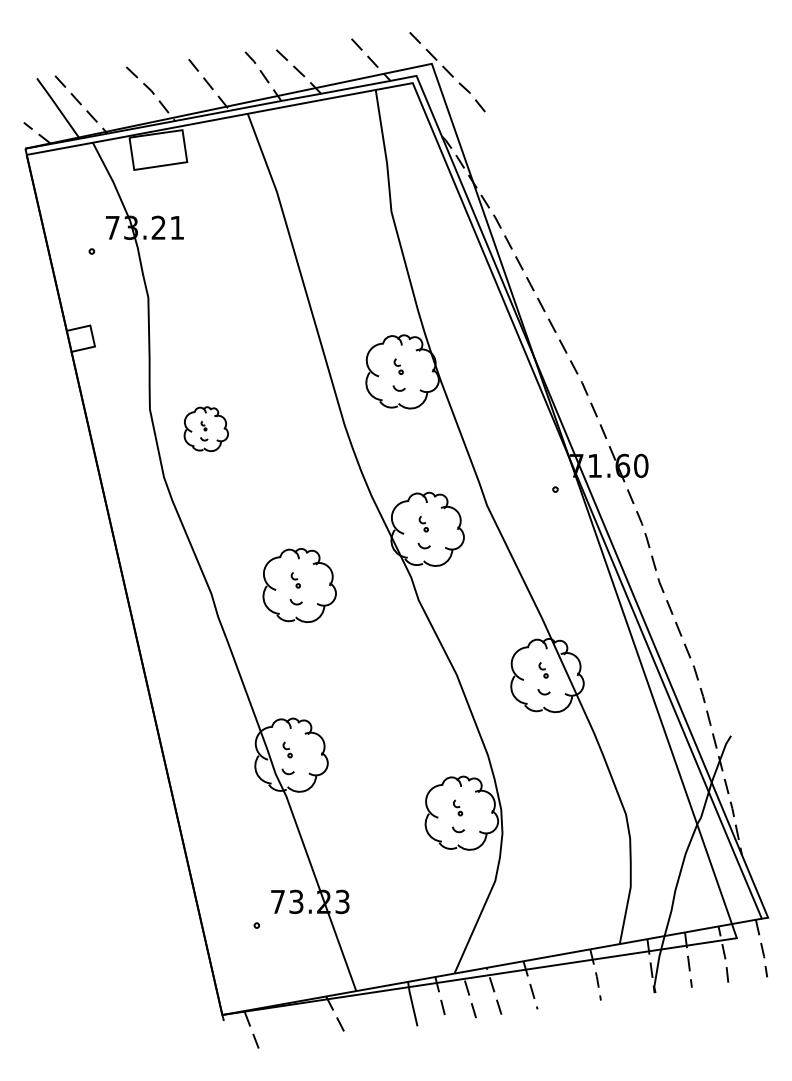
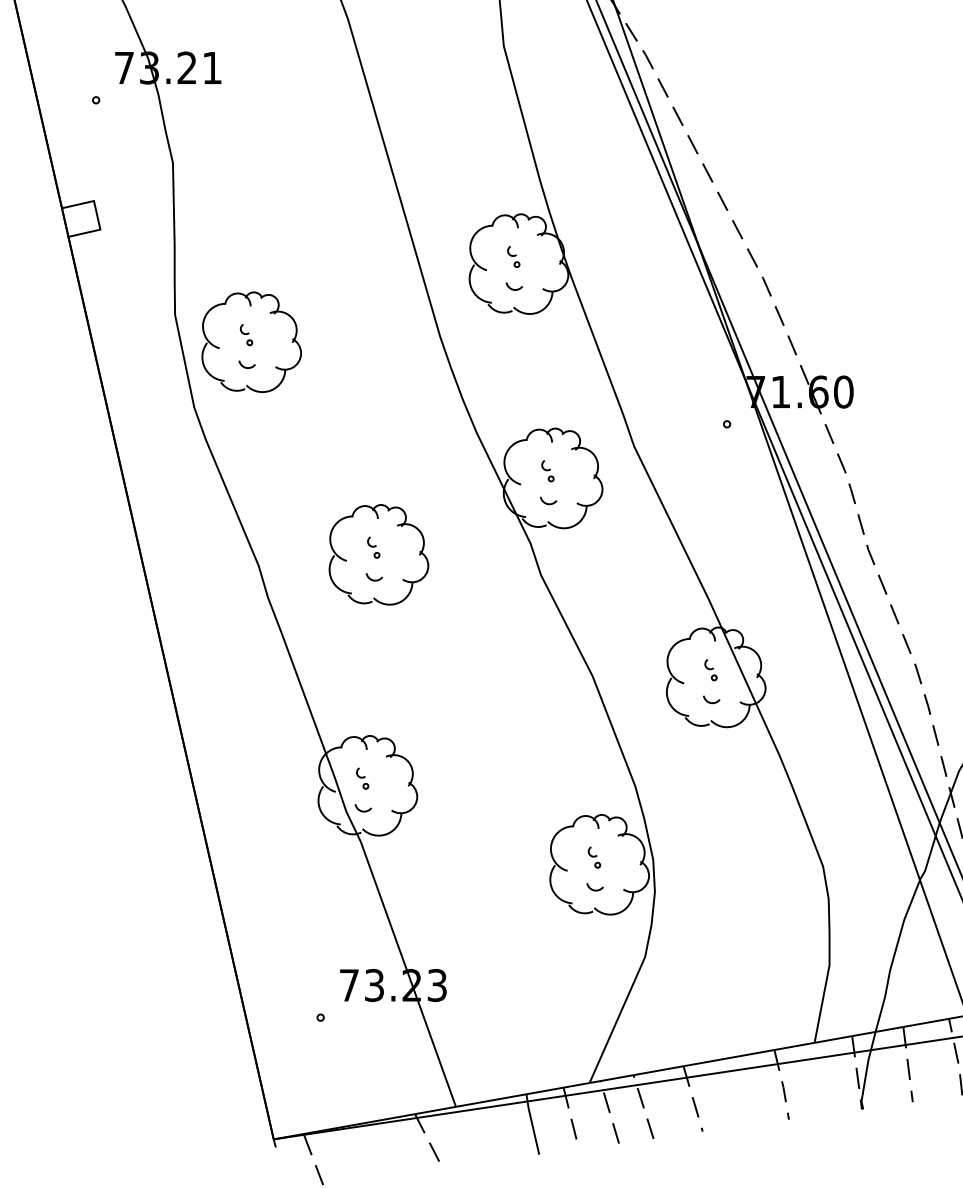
part: (206, 428) -> (252, 341), size x1.67

